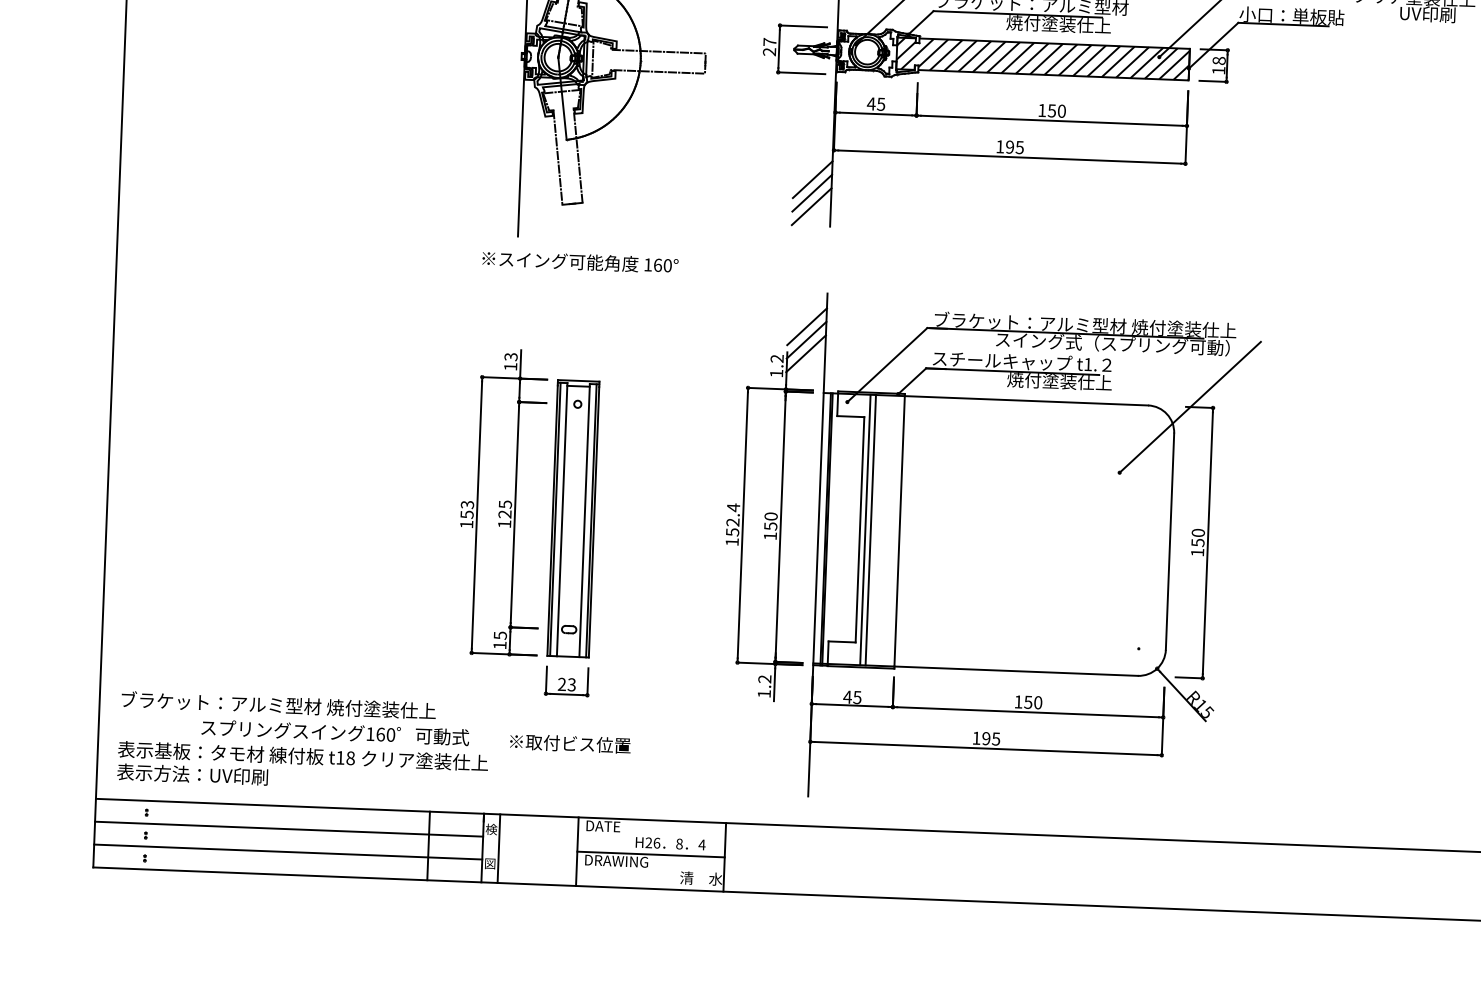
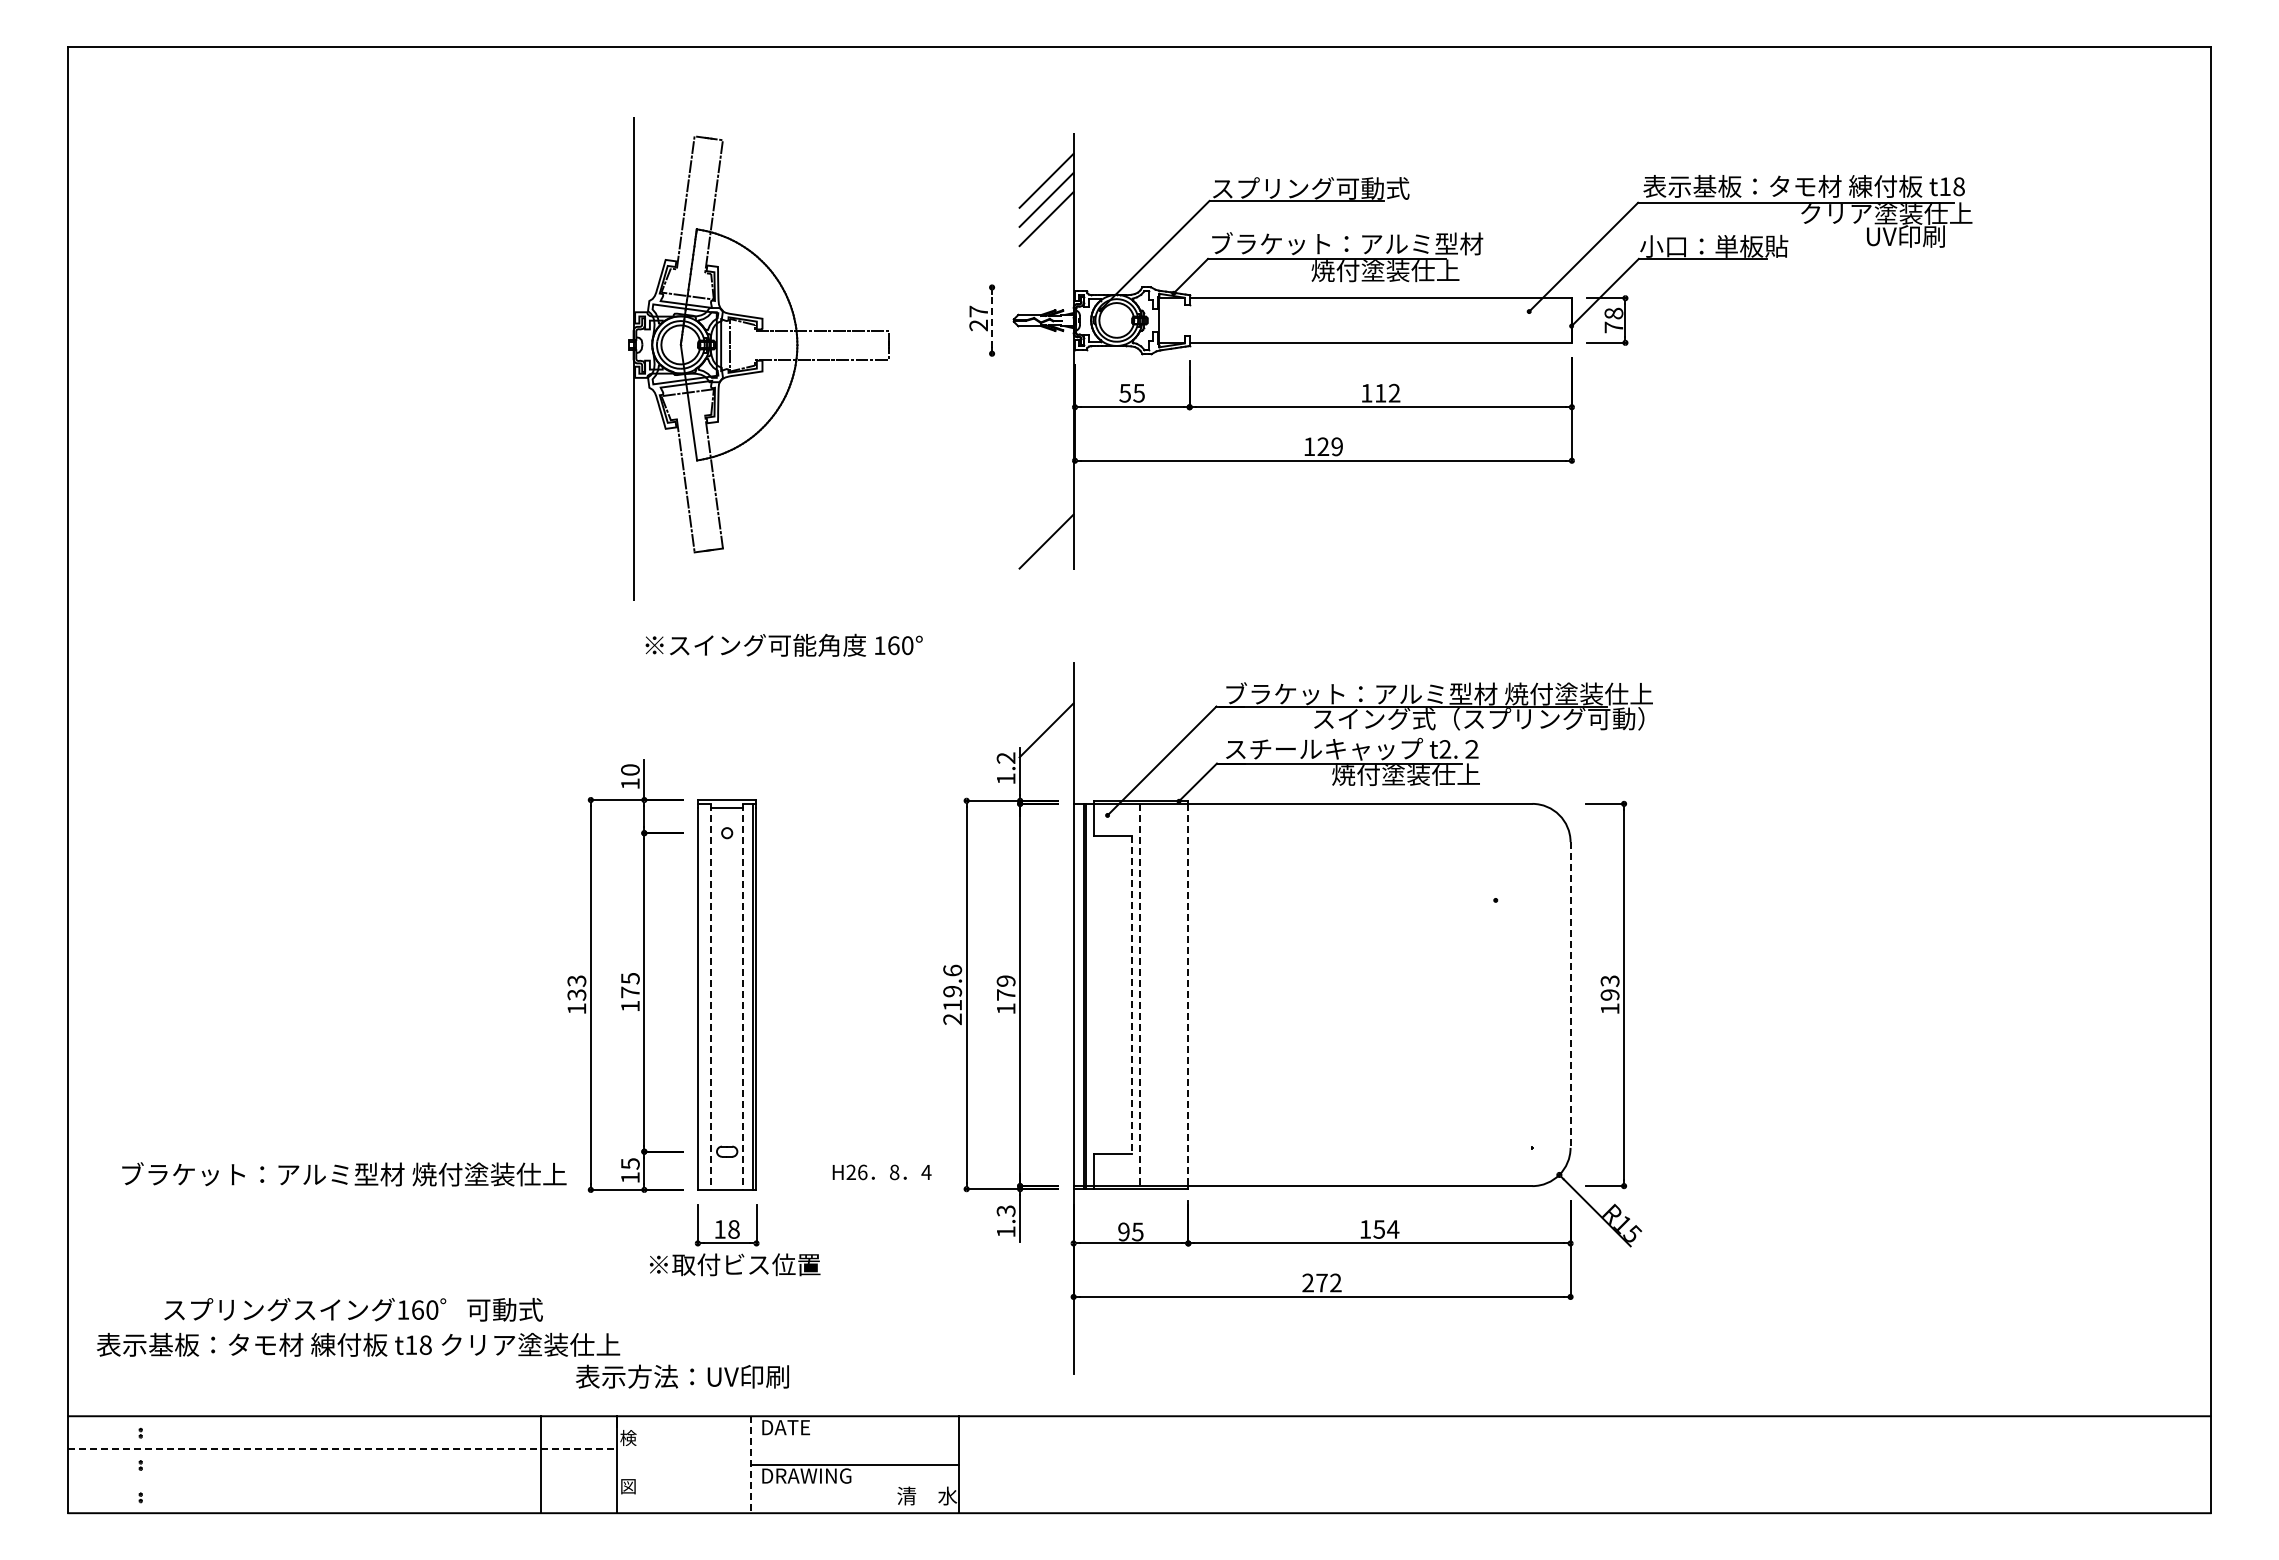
line: (803, 26) -> (1025, 287), removed
line: (779, 48) -> (992, 320), solid -> dashed
hatch: (1042, 58) -> (1364, 320), removed
text: (1218, 70) -> (1613, 327), 18 -> 78
line: (801, 73) -> (1025, 353), removed
text: (871, 104) -> (1125, 393), 45 -> 55
text: (1056, 111) -> (1387, 393), 150 -> 112
text: (1014, 147) -> (1329, 446), 195 -> 129
line: (812, 179) -> (1046, 503), removed
line: (812, 193) -> (1046, 522), removed
text: (579, 261) -> (783, 644), moved
line: (807, 326) -> (1046, 711), removed
line: (805, 353) -> (1046, 749), removed
text: (511, 356) -> (630, 769), 13 -> 10
text: (1088, 364) -> (1445, 749), t1. -> t2.
line: (1190, 407) -> (1591, 804), removed
text: (466, 514) -> (576, 994), 153 -> 133
text: (505, 514) -> (630, 992), 125 -> 175
line: (555, 519) -> (701, 996), removed
line: (562, 520) -> (711, 997), solid -> dashed
line: (584, 520) -> (743, 997), solid -> dashed
text: (770, 521) -> (1005, 987), 150 -> 179
text: (732, 524) -> (952, 994), 152.4 -> 219.6
line: (870, 529) -> (1147, 994), removed
line: (860, 530) -> (1132, 995), solid -> dashed
line: (865, 530) -> (1139, 995), solid -> dashed
line: (899, 531) -> (1188, 995), solid -> dashed
text: (1197, 537) -> (1609, 987), 150 -> 193
line: (1169, 542) -> (1570, 995), solid -> dashed
text: (765, 678) -> (1006, 1210), 1.2 -> 1.3
text: (566, 684) -> (726, 1229), 23 -> 18
text: (847, 696) -> (1123, 1231), 45 -> 95
text: (1038, 702) -> (1393, 1229), 150 -> 154
text: (278, 705) -> (344, 1174), moved
text: (335, 732) -> (353, 1309), moved
text: (986, 738) -> (1321, 1282), 195 -> 272
text: (570, 743) -> (735, 1264), moved
text: (192, 774) -> (682, 1376), moved
line: (289, 829) -> (343, 1448), solid -> dashed
text: (670, 843) -> (881, 1172), moved
line: (498, 848) -> (639, 1464), removed
line: (288, 851) -> (342, 1480), removed
line: (577, 852) -> (750, 1465), solid -> dashed

